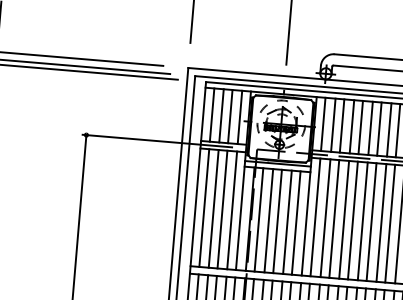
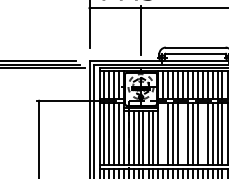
line: (316, 216) -> (163, 133), removed
line: (352, 219) -> (182, 133), removed
line: (389, 222) -> (202, 133), removed

